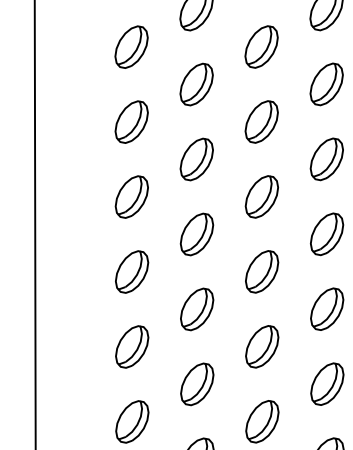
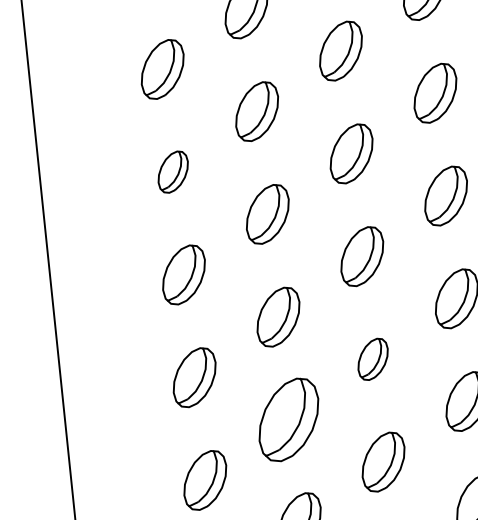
part: (131, 121) -> (172, 171), size x0.7
part: (262, 271) -> (373, 358), size x0.7
part: (197, 309) -> (289, 419), size x1.4

